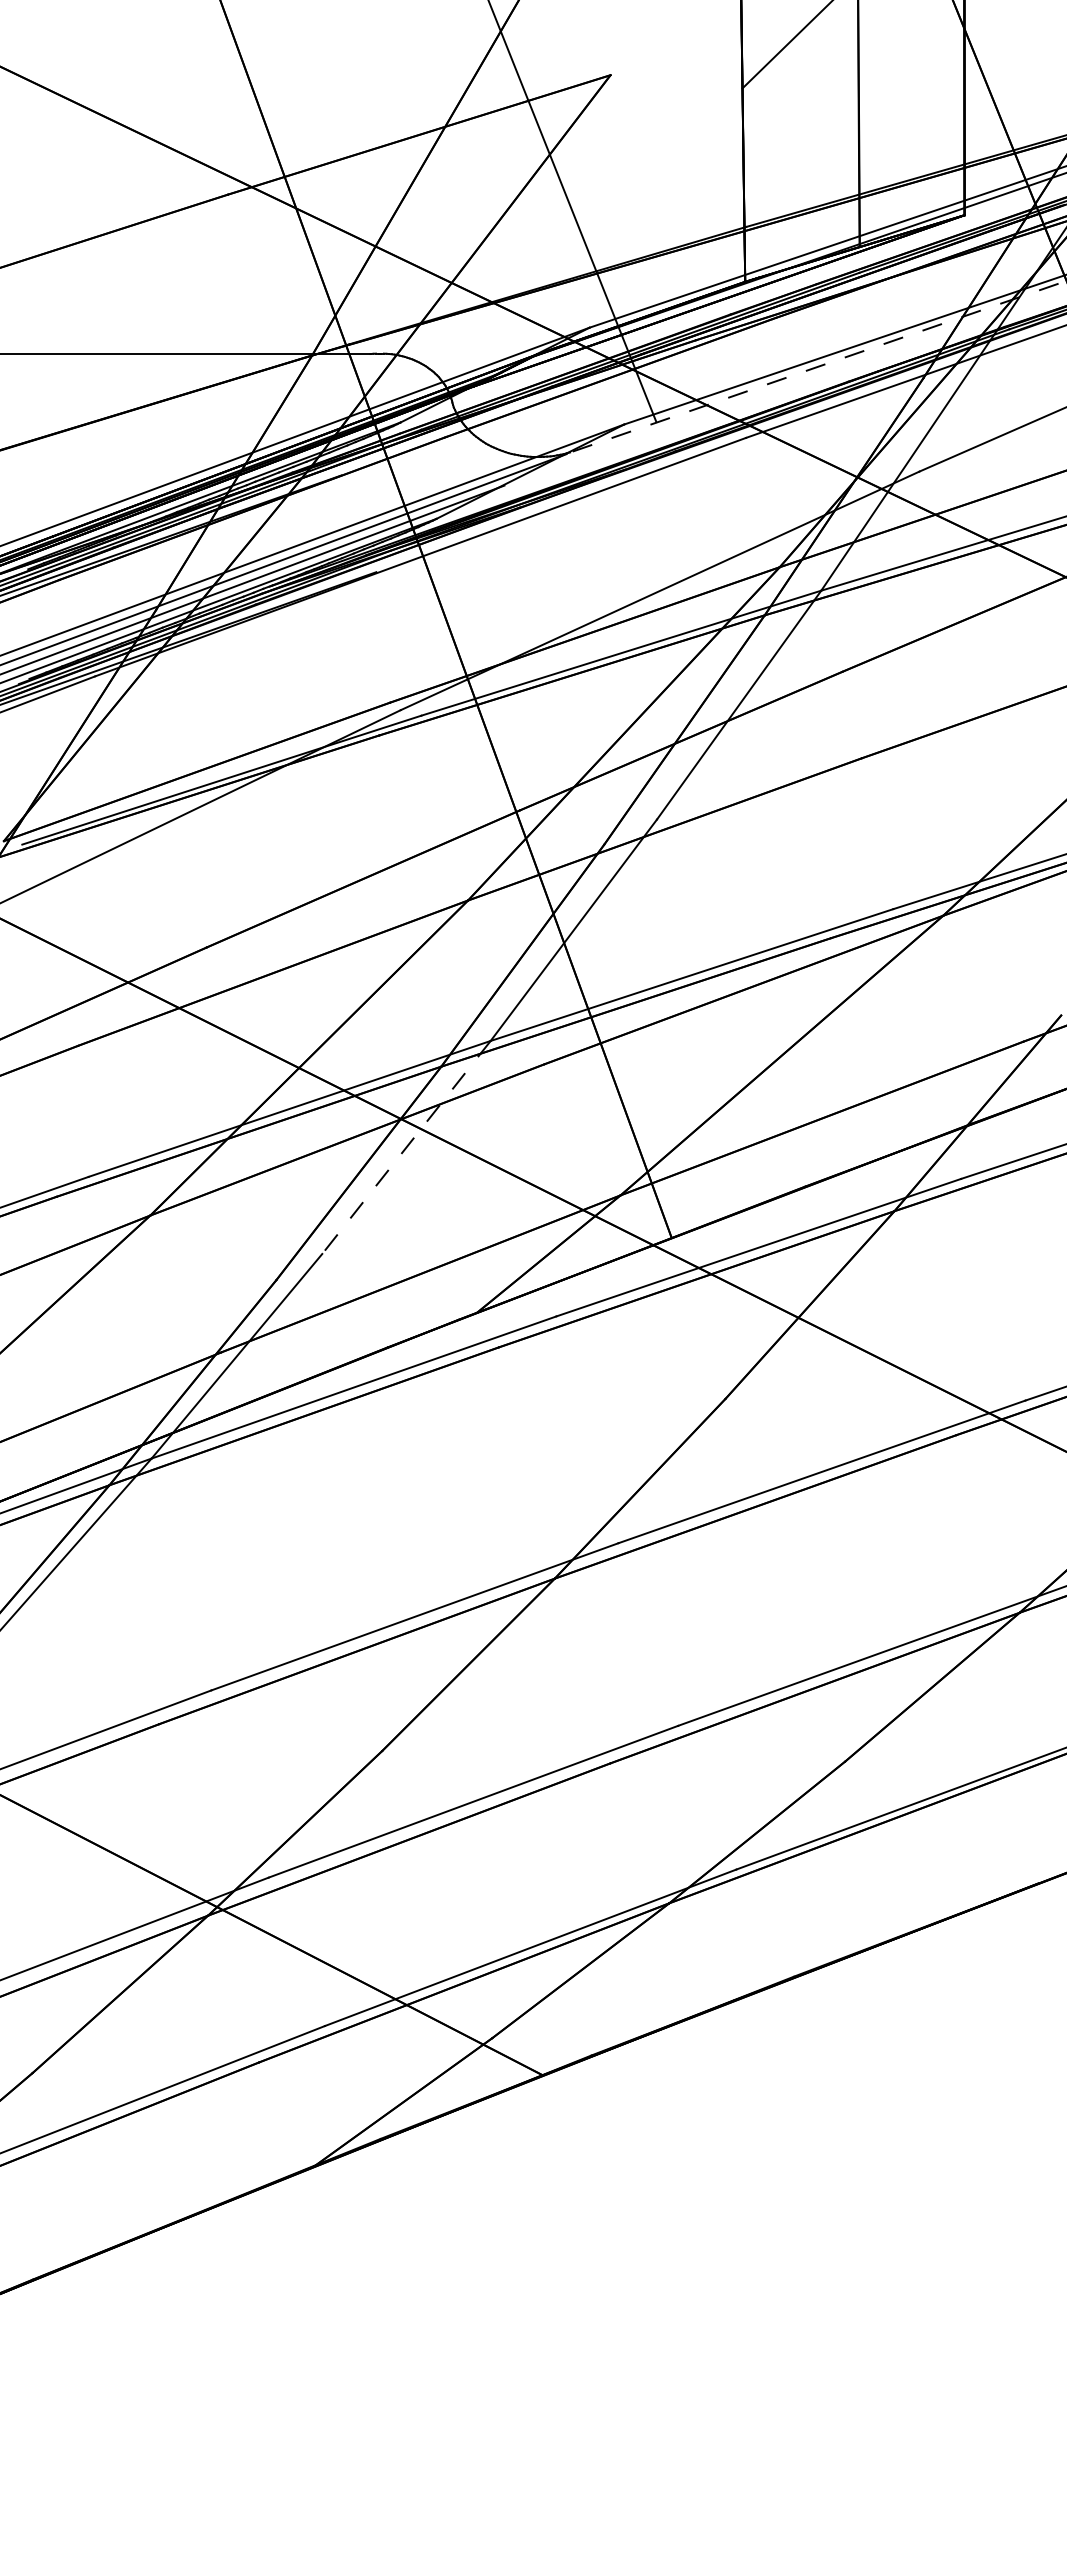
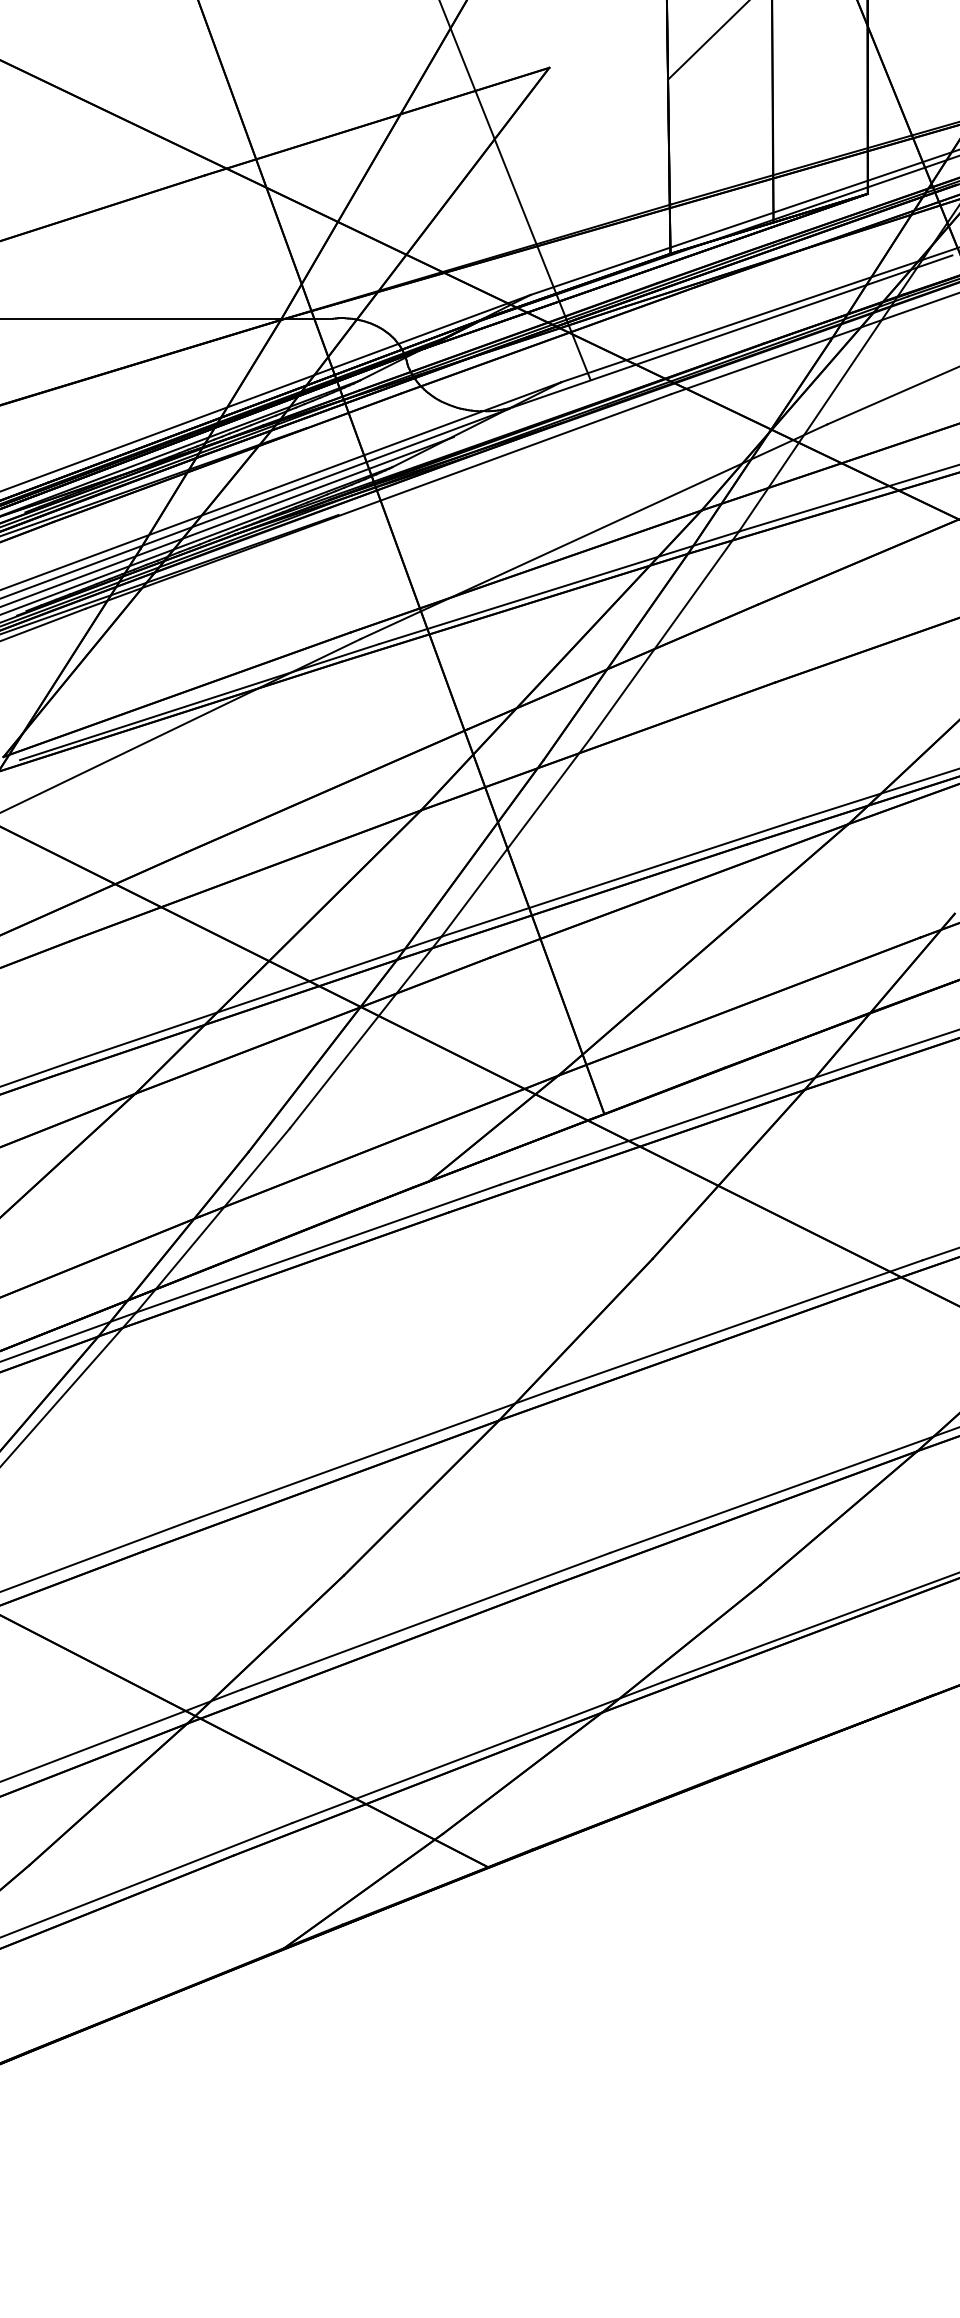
line: (813, 368) -> (731, 331), dashed -> solid
line: (406, 1147) -> (365, 1032), dashed -> solid

